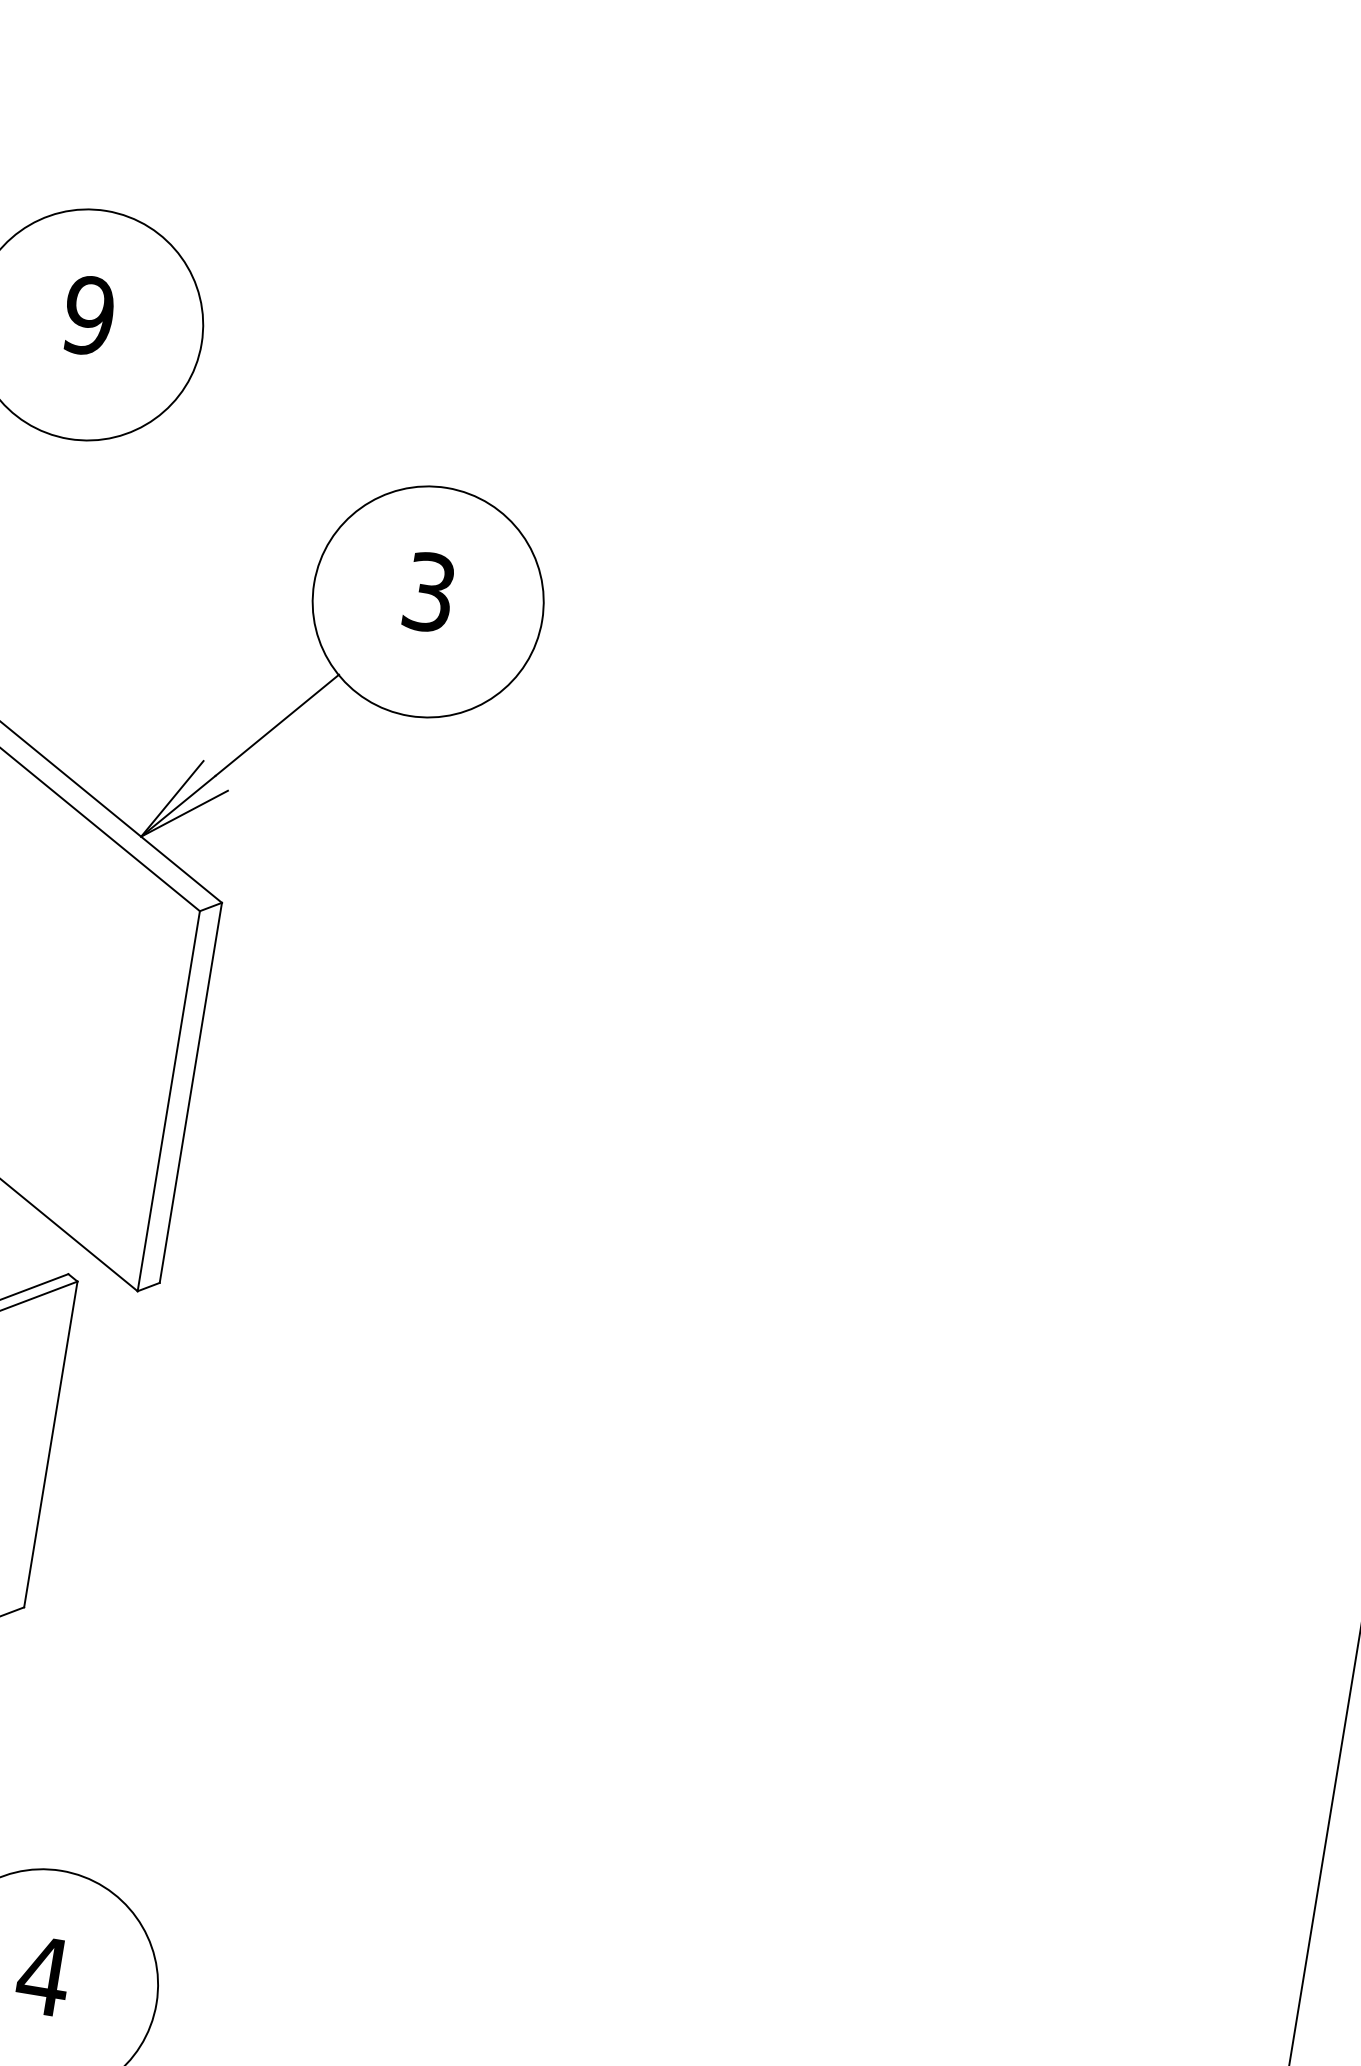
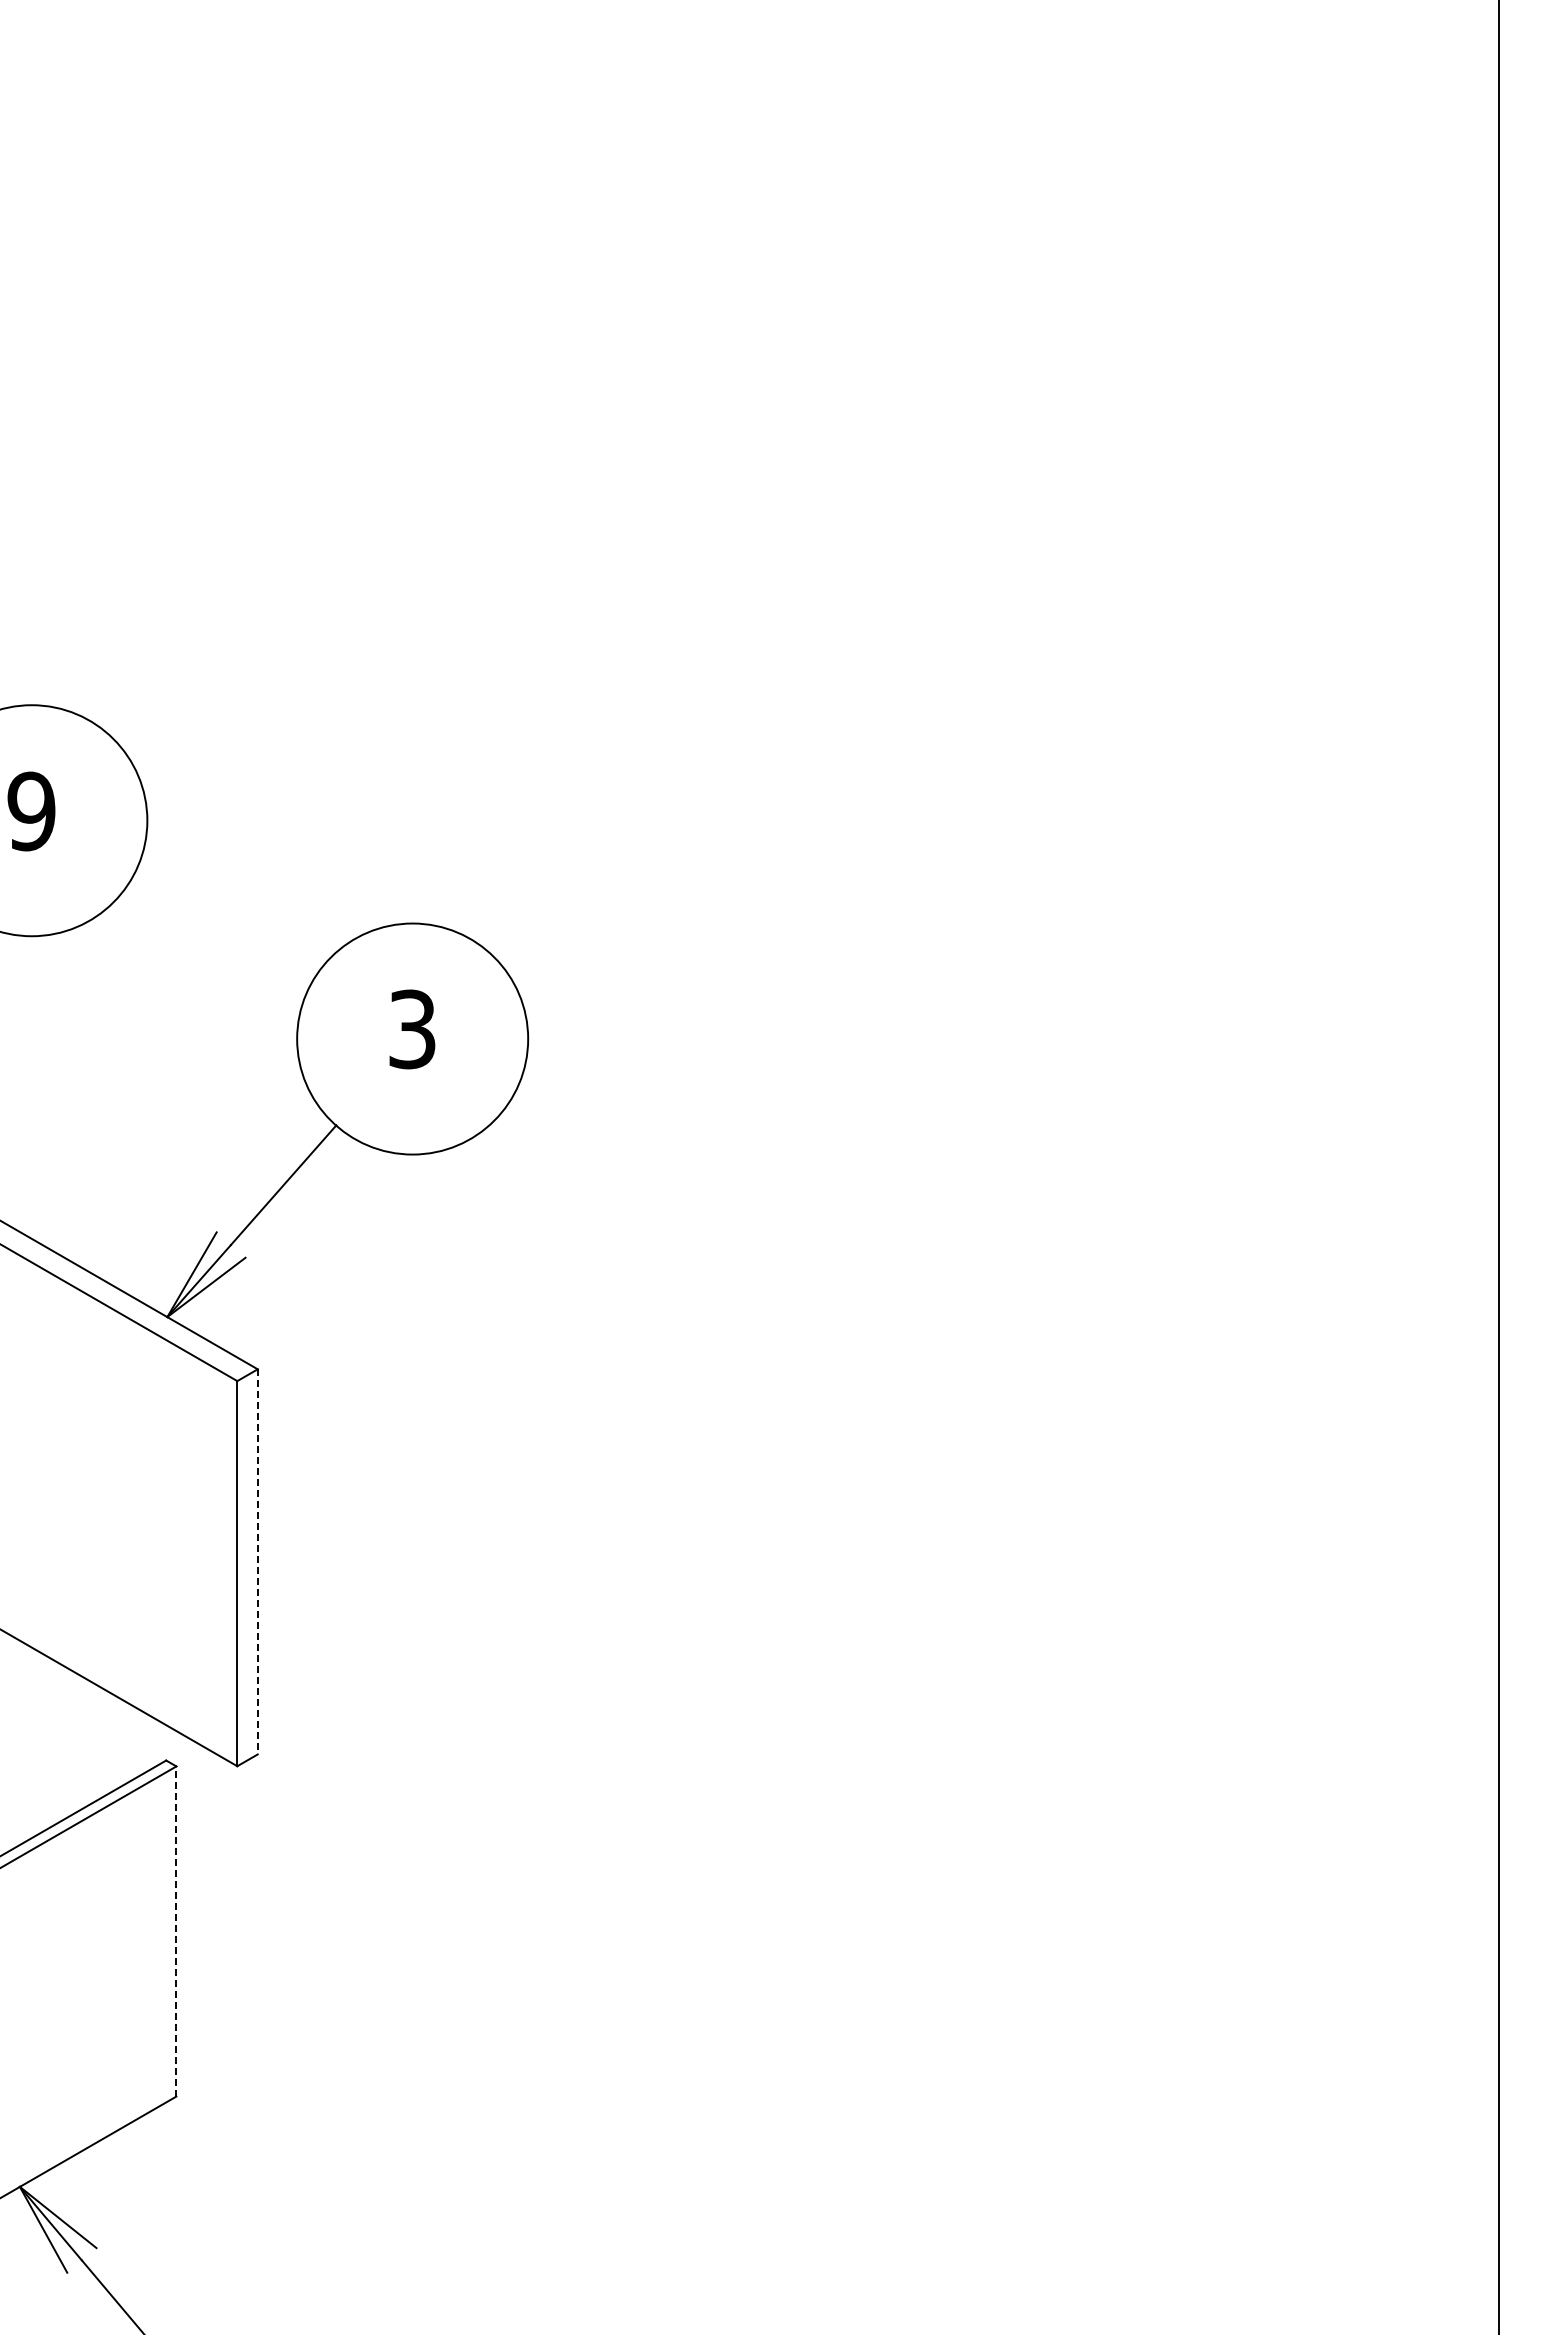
line: (190, 1092) -> (257, 1561), solid -> dashed
line: (51, 1443) -> (176, 1930), solid -> dashed

